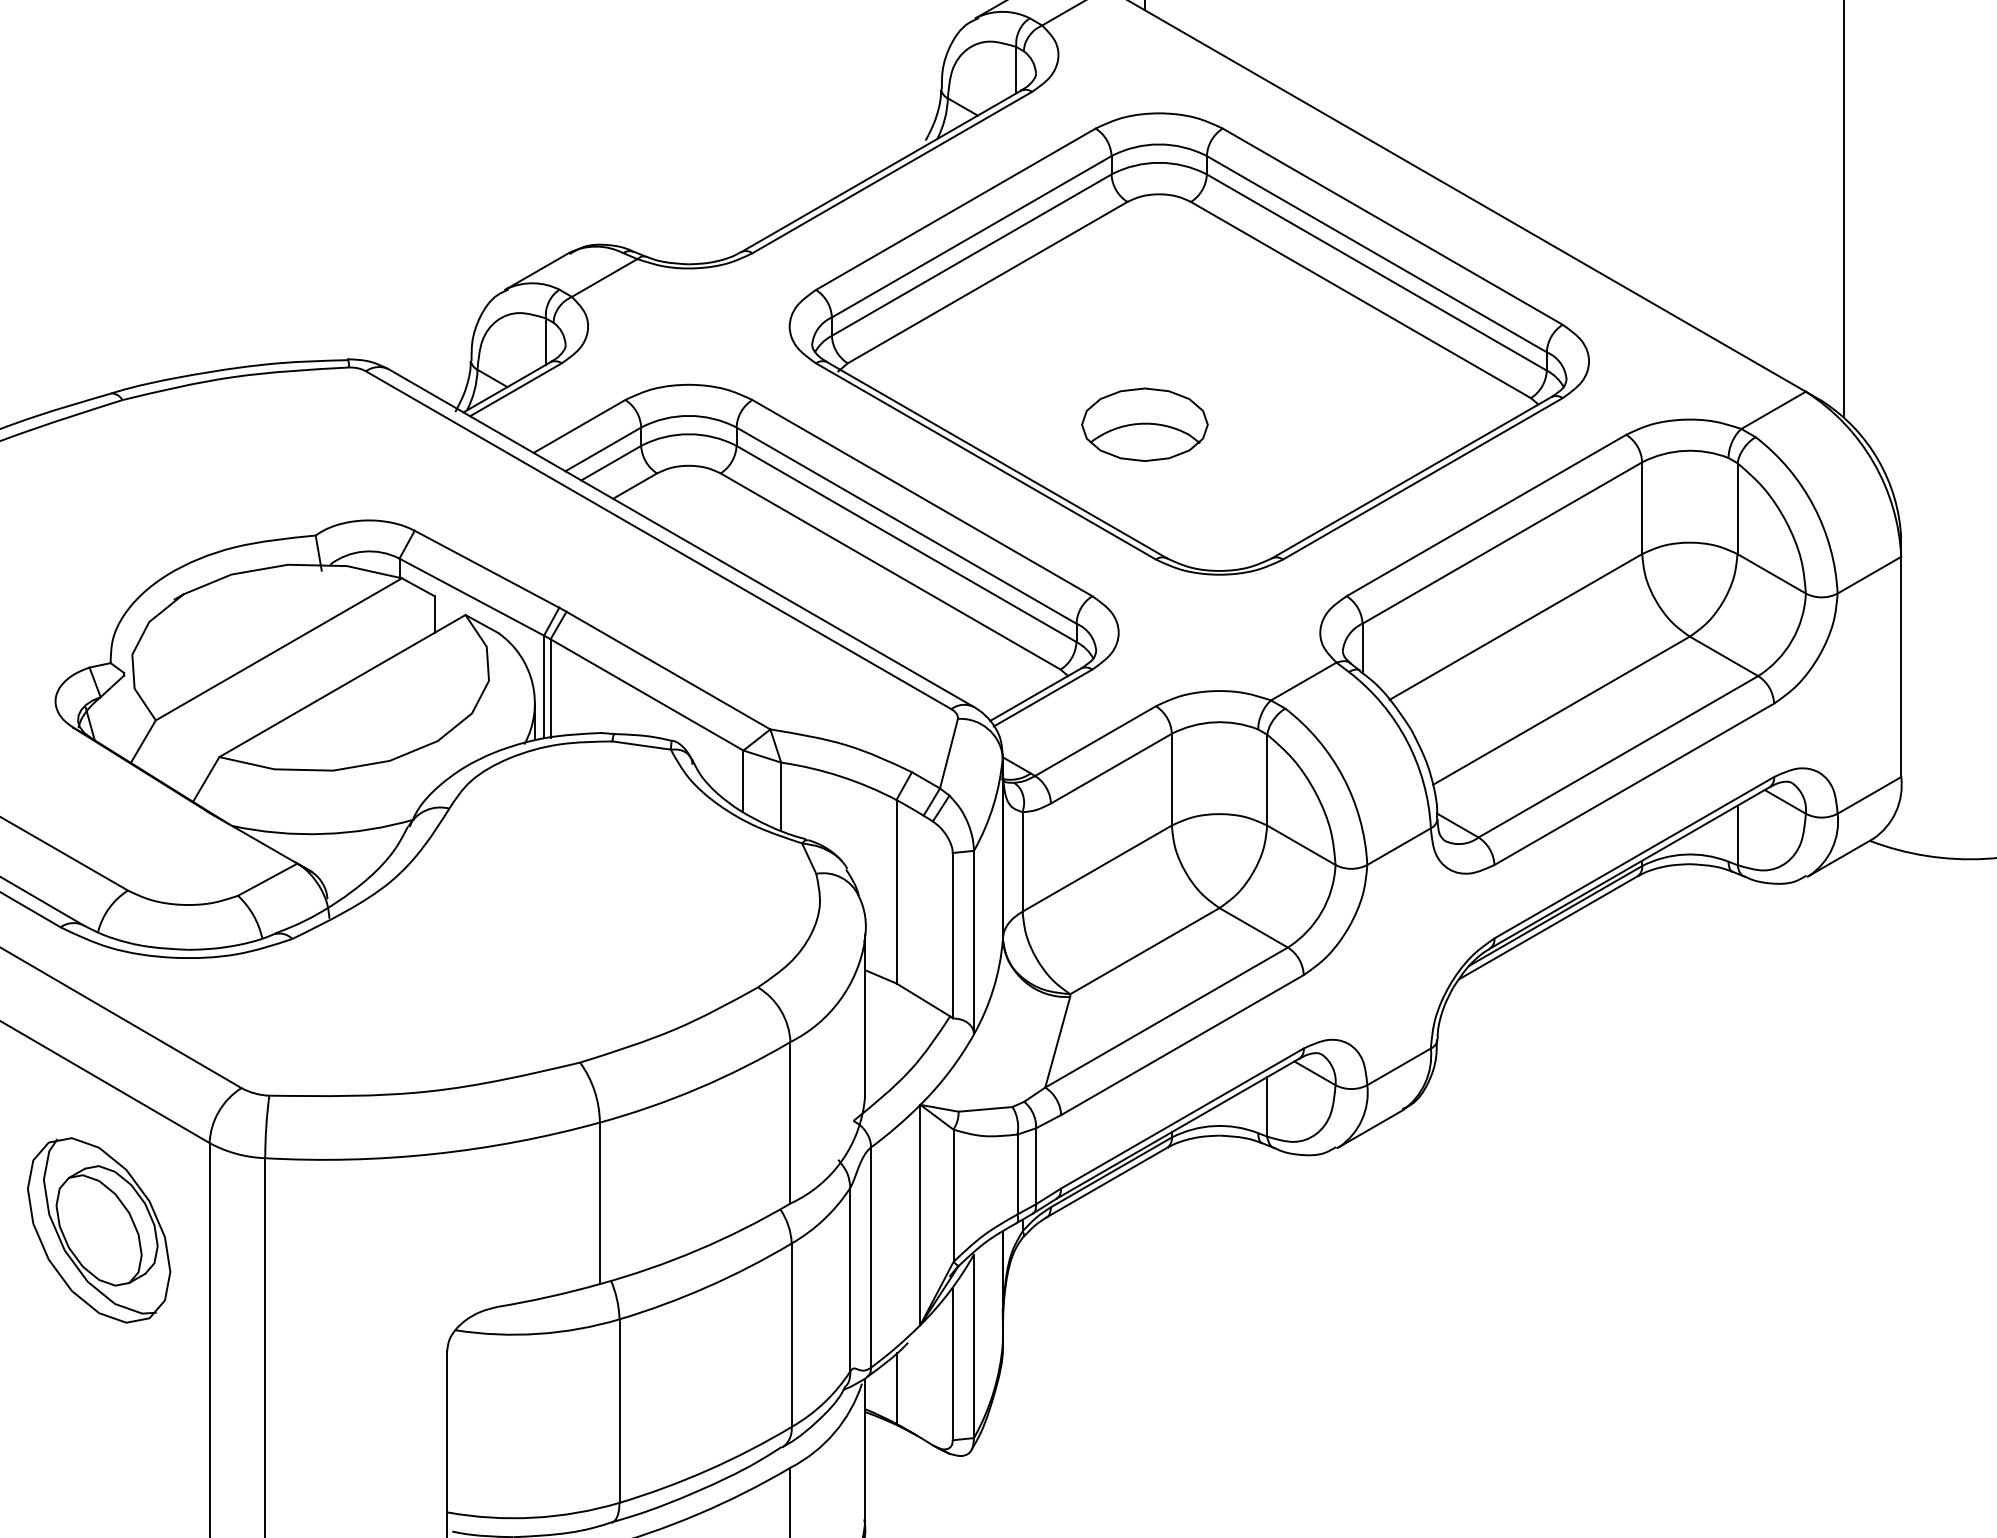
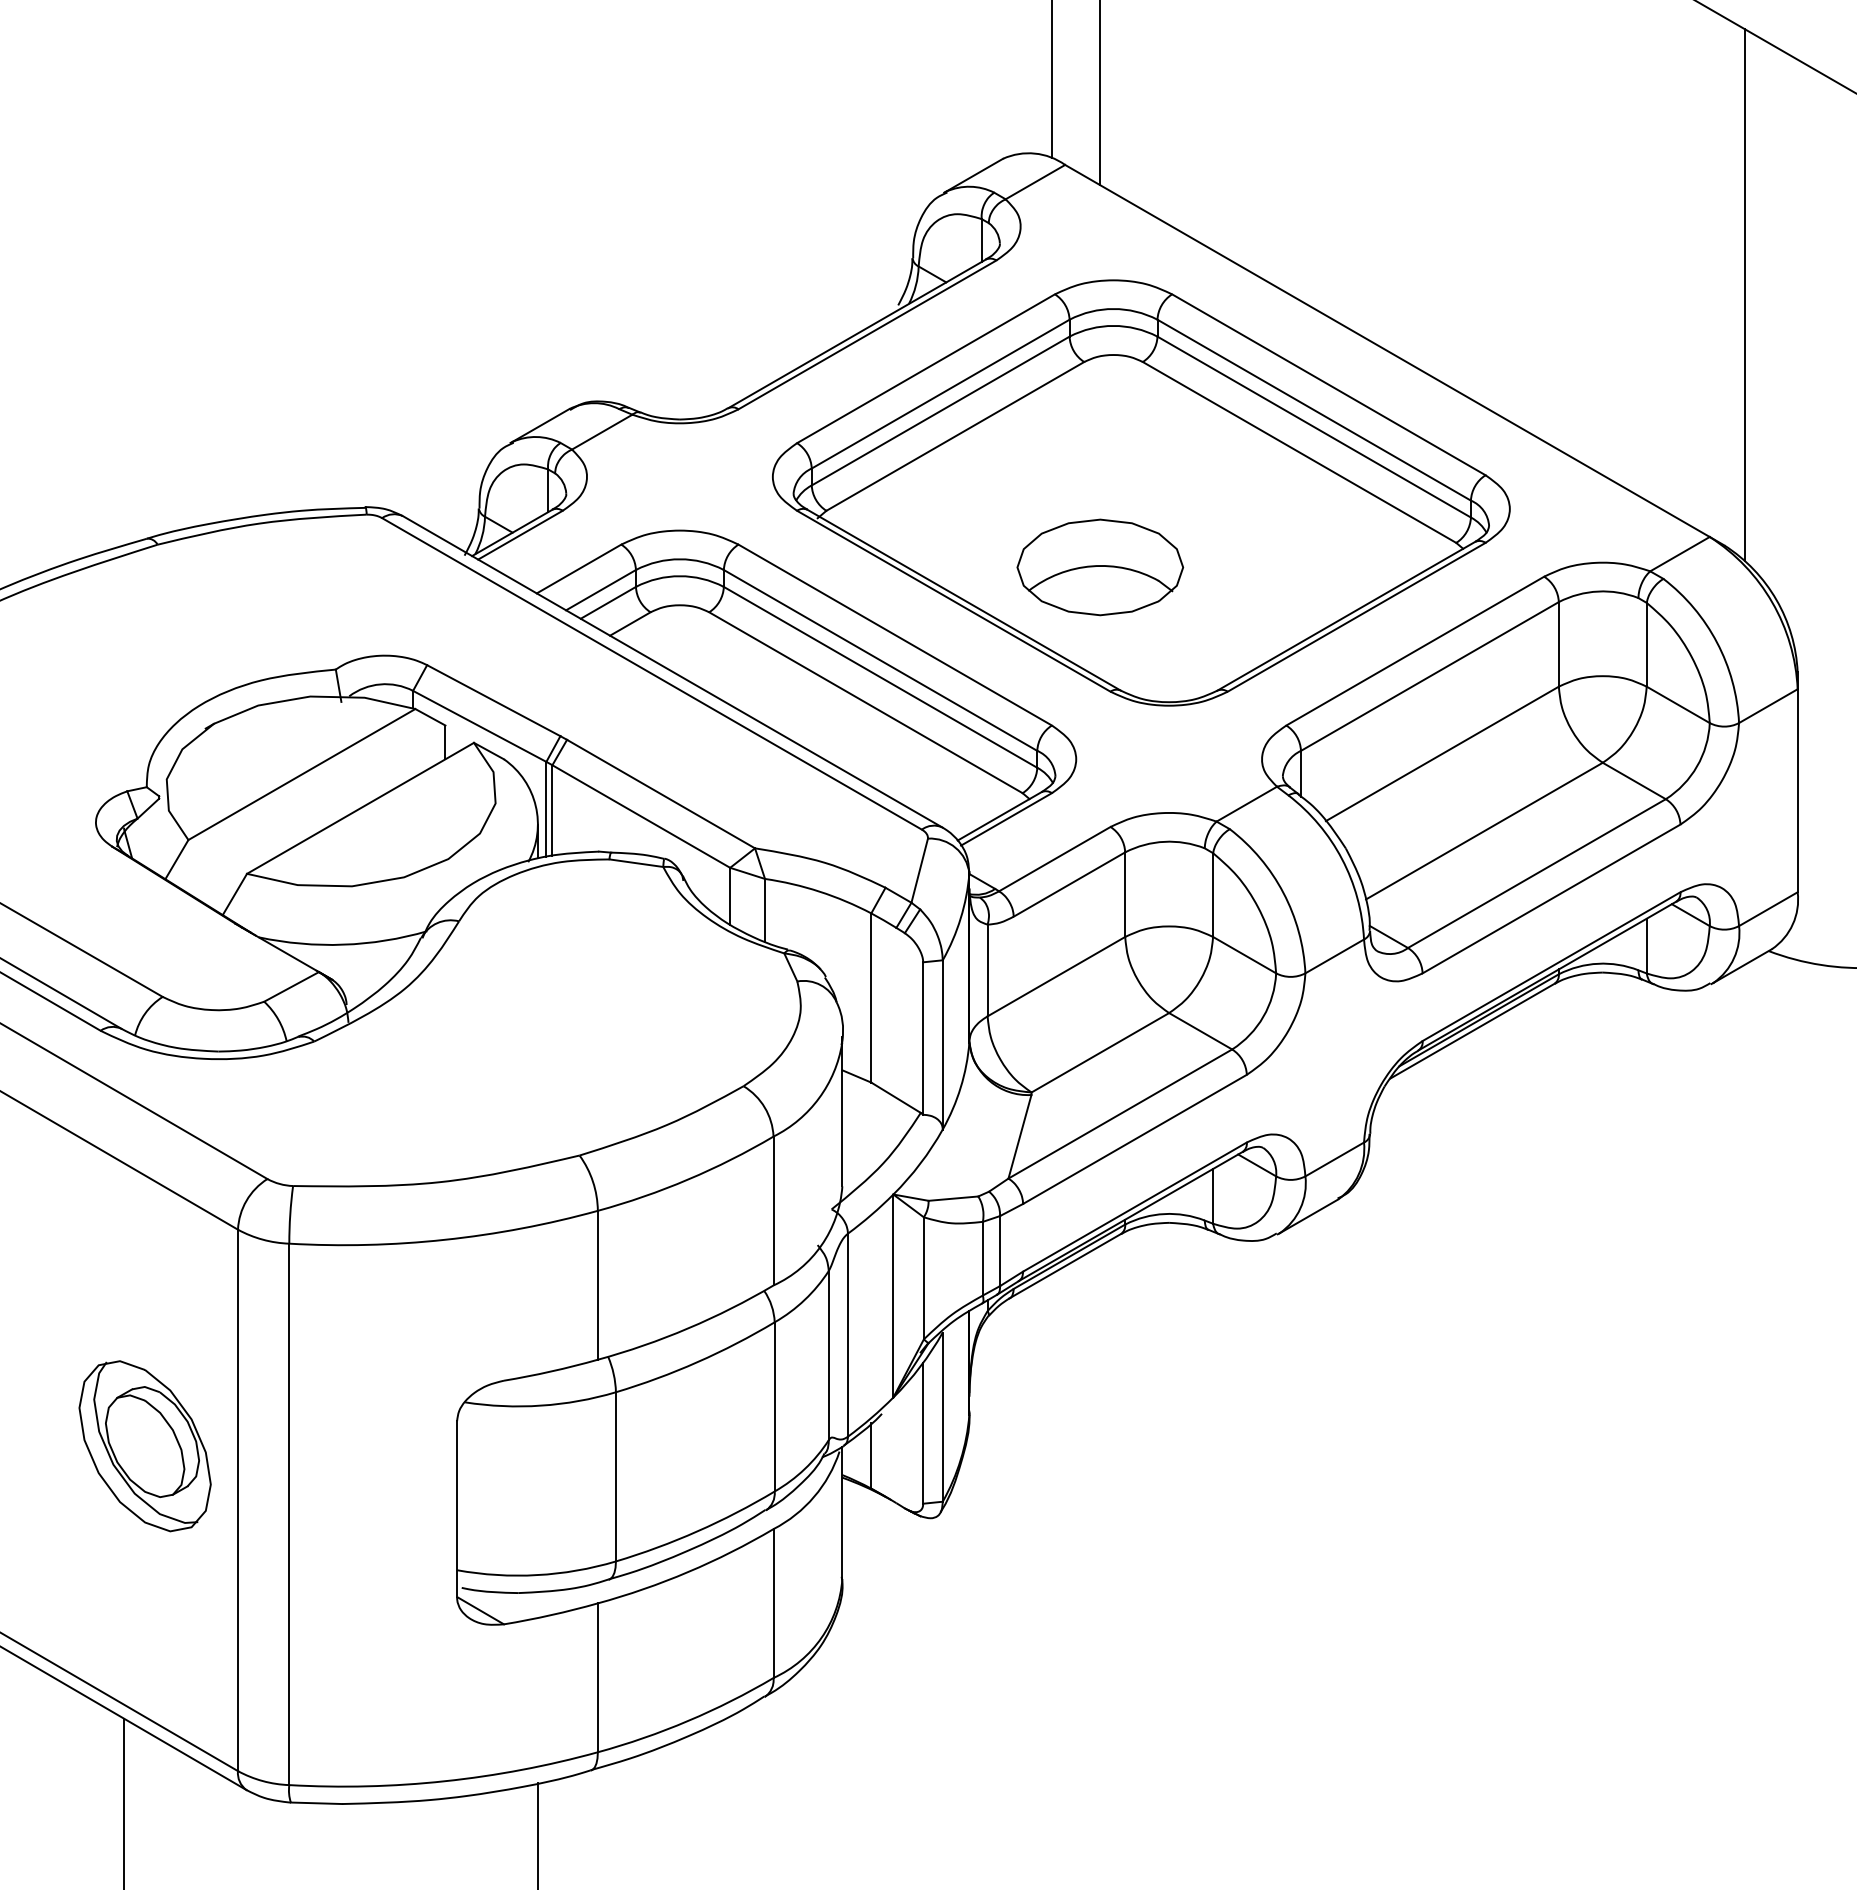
part: (1145, 424) -> (1100, 567), size x1.43
part: (98, 1230) -> (144, 1446), moved

